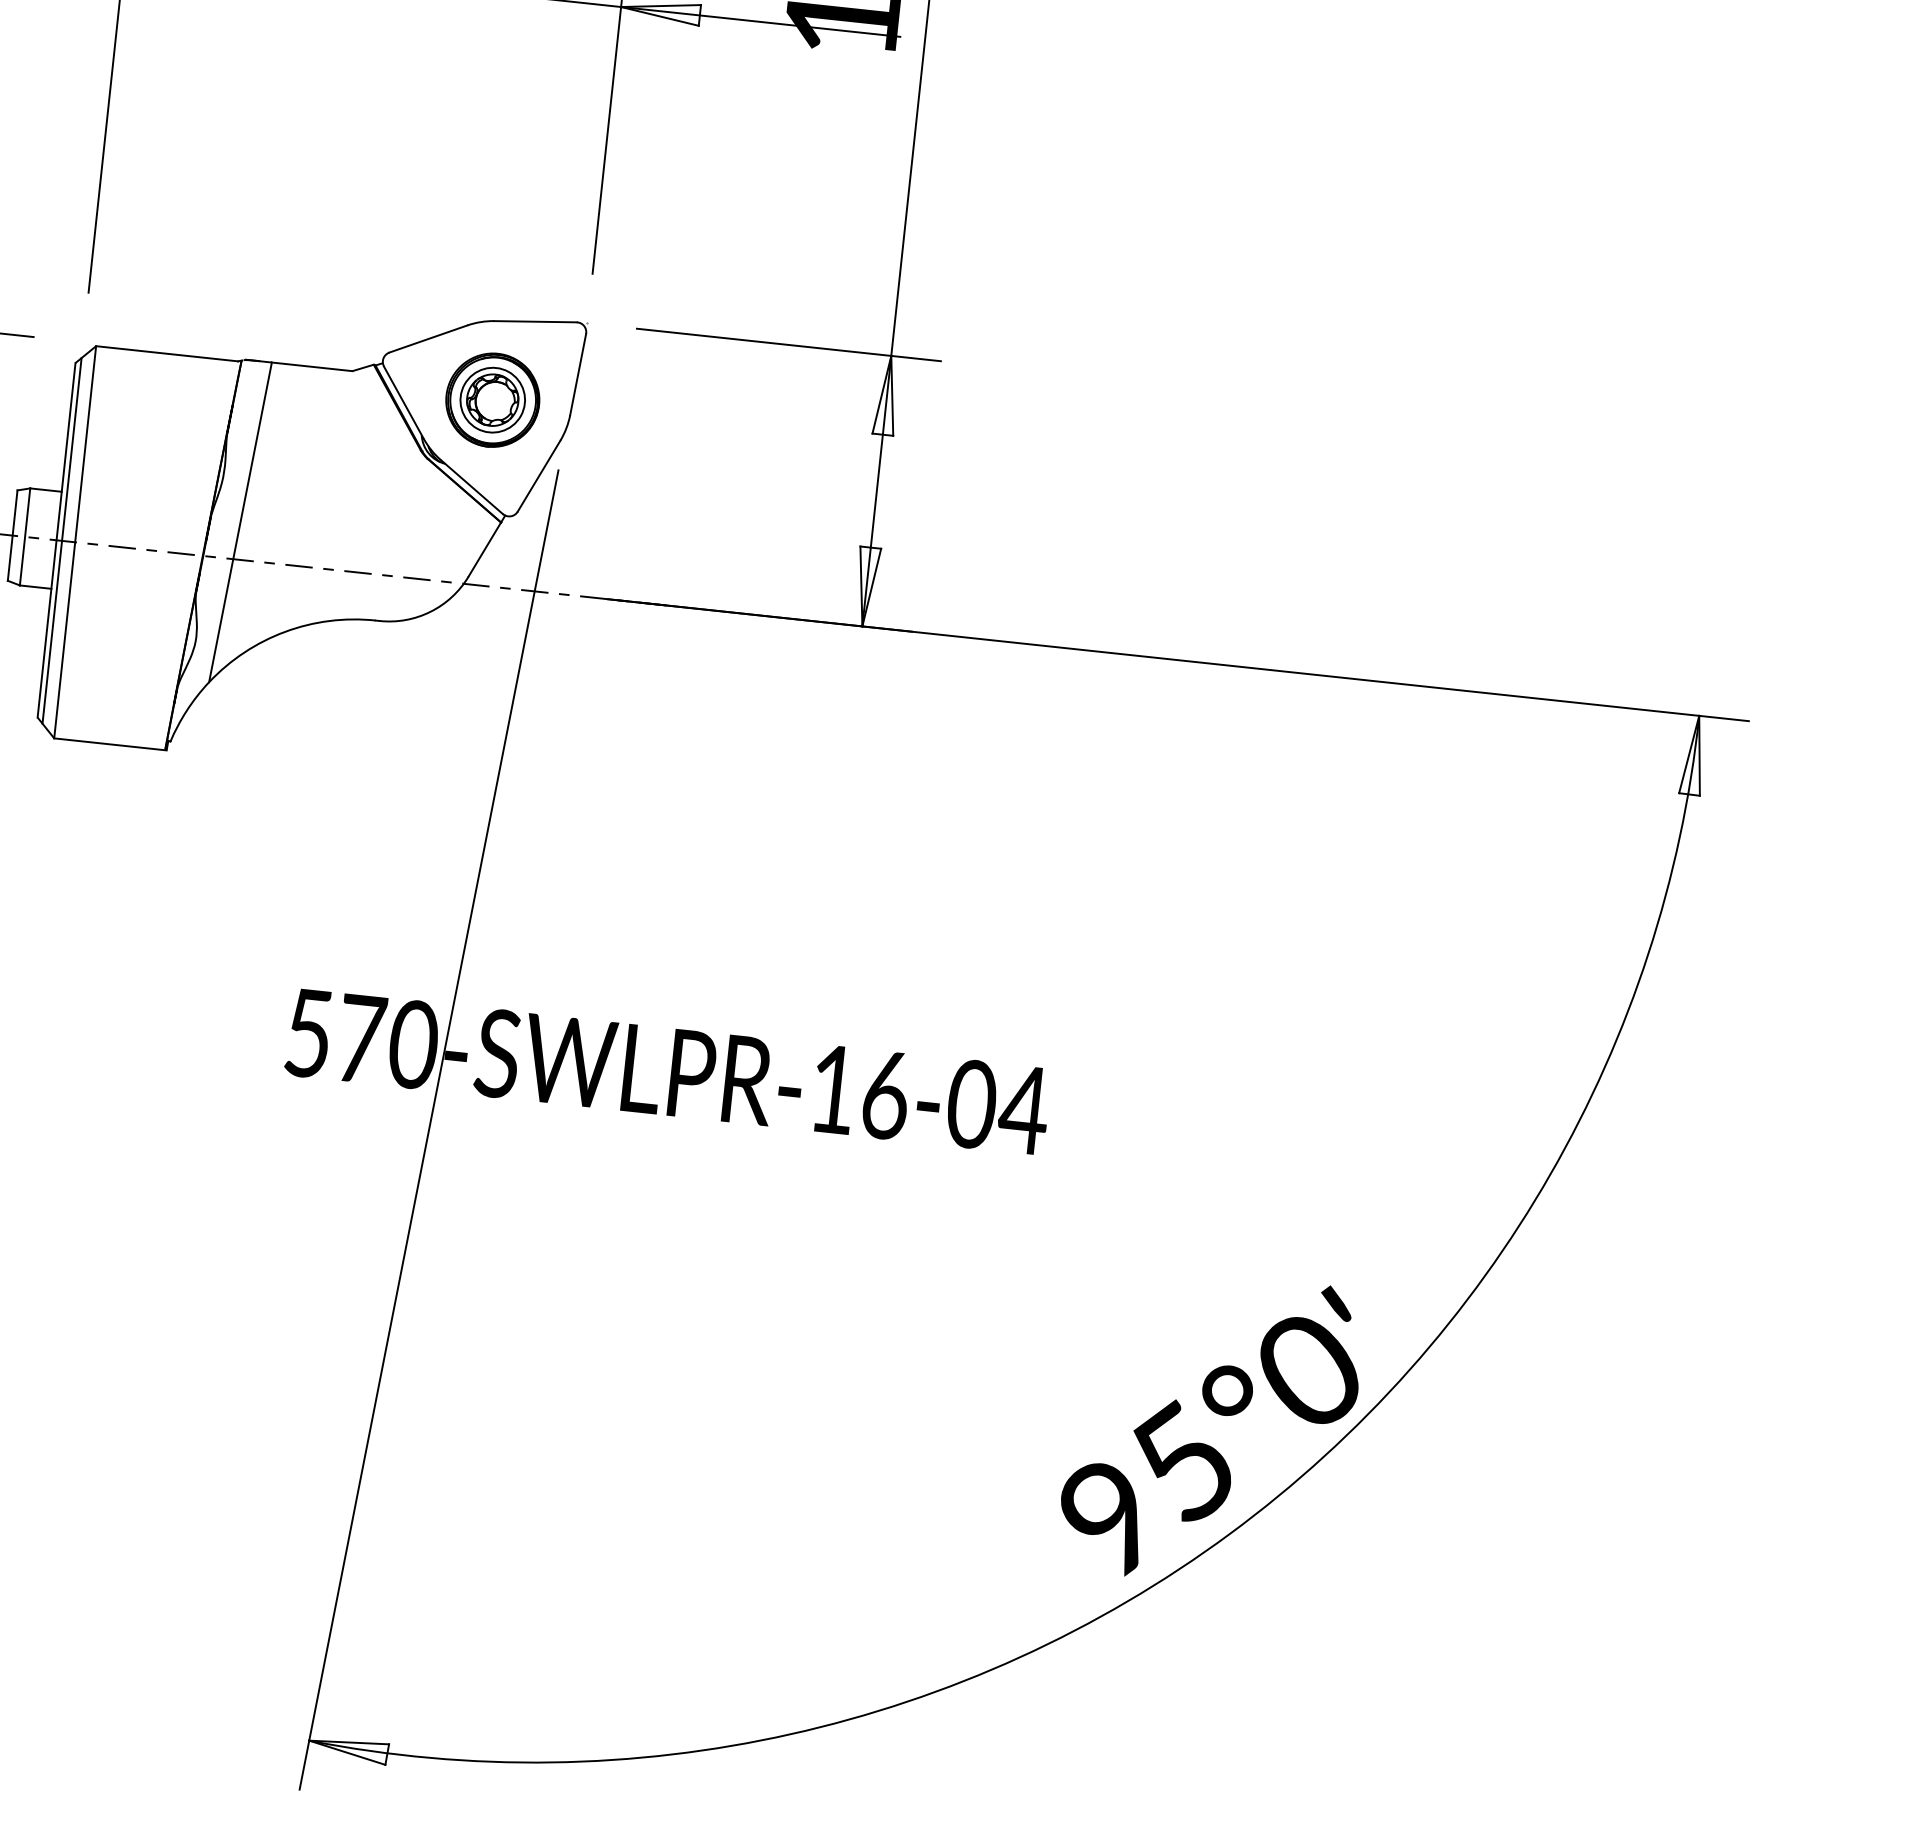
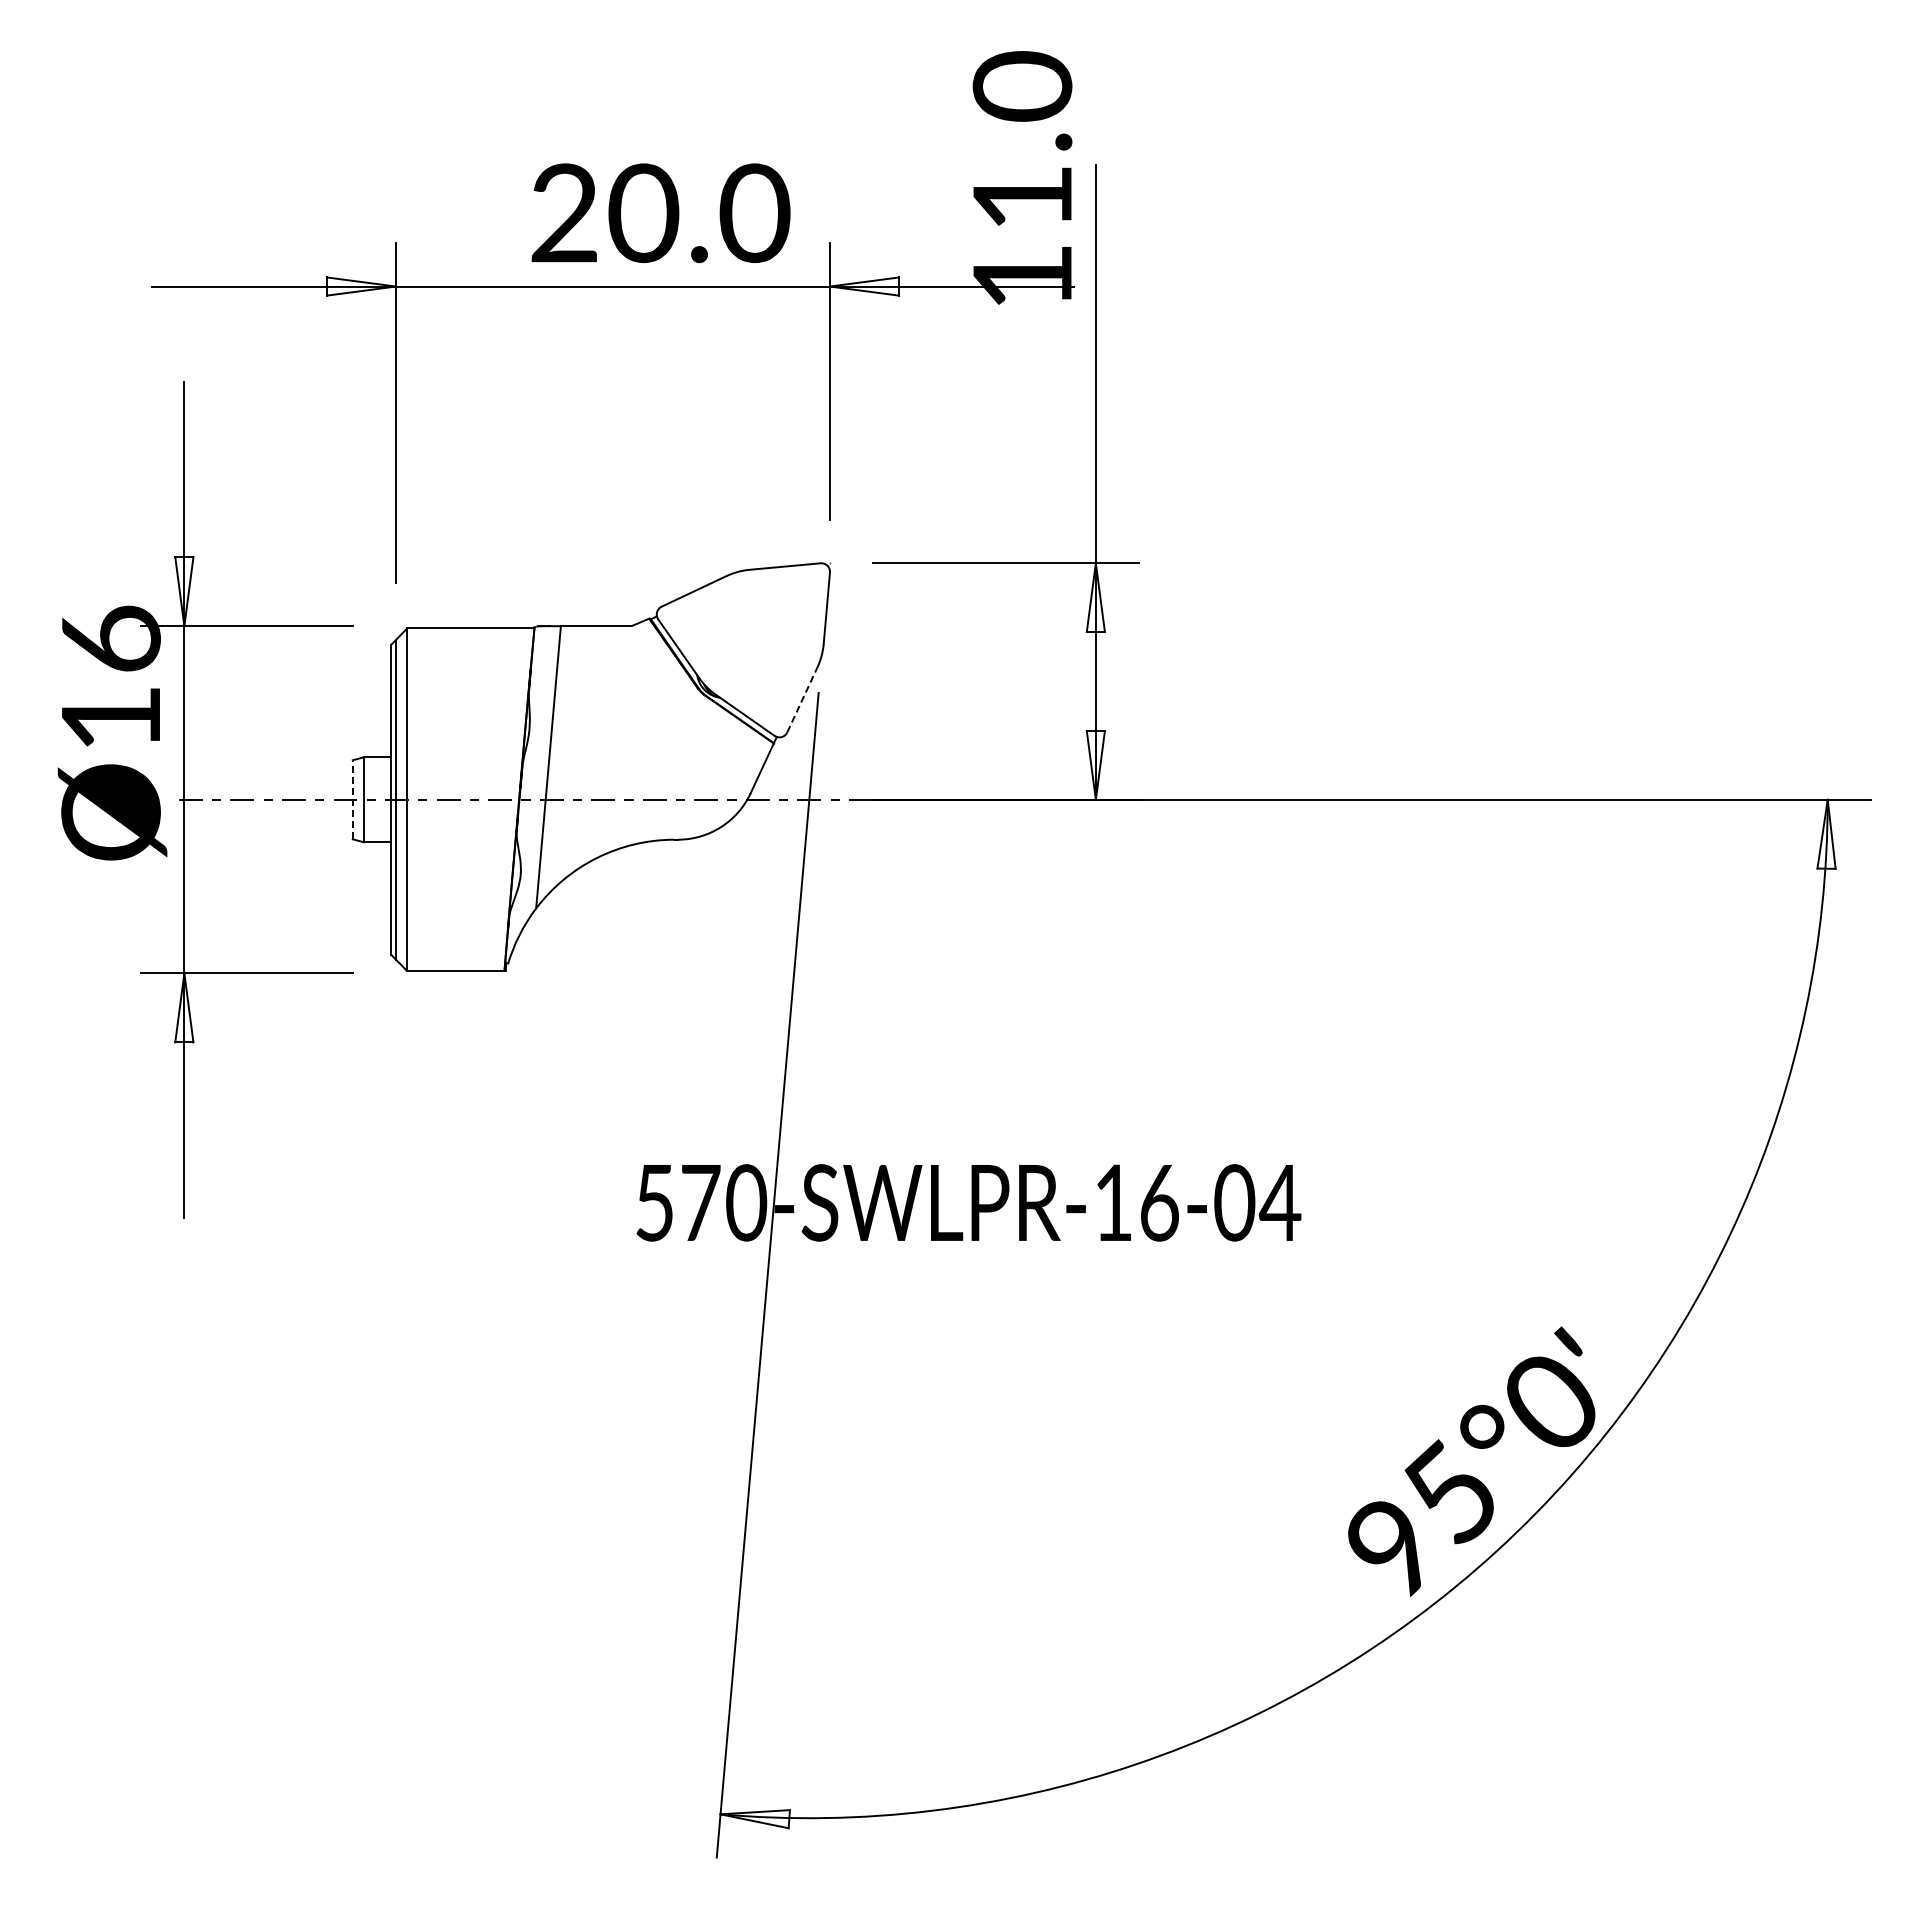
part: (493, 399) -> (755, 637), removed
line: (539, 475) -> (802, 699), solid -> dashed
line: (12, 535) -> (352, 799), solid -> dashed

